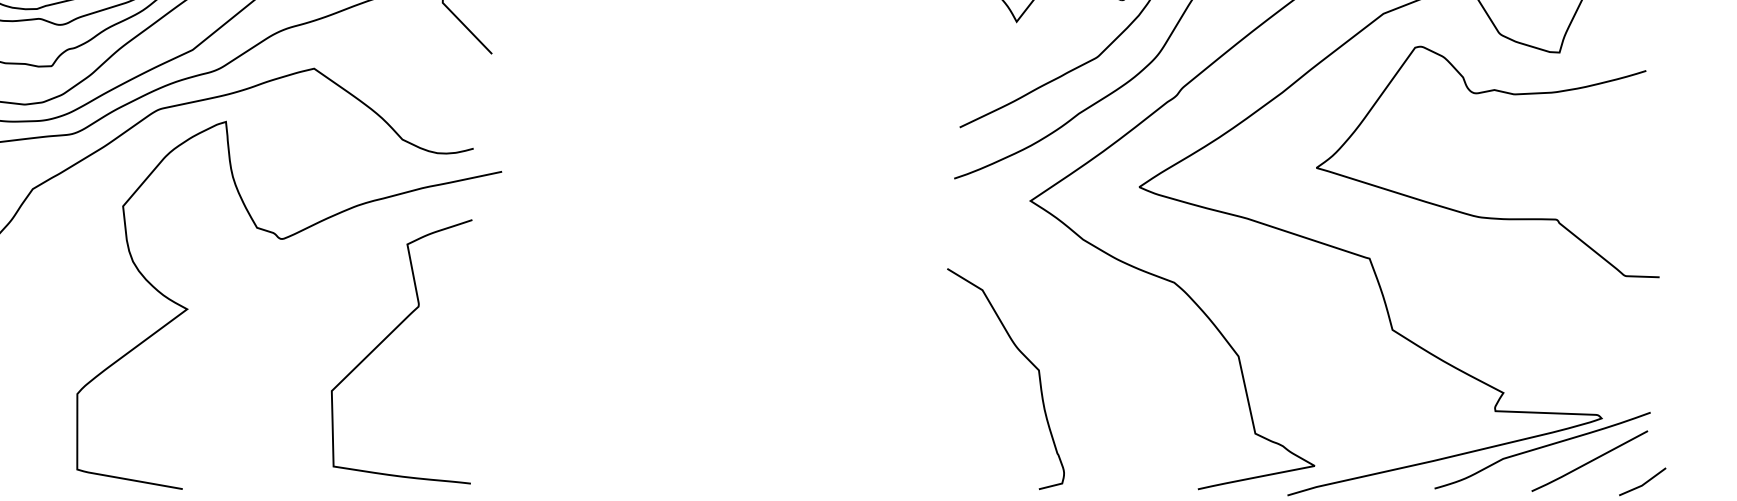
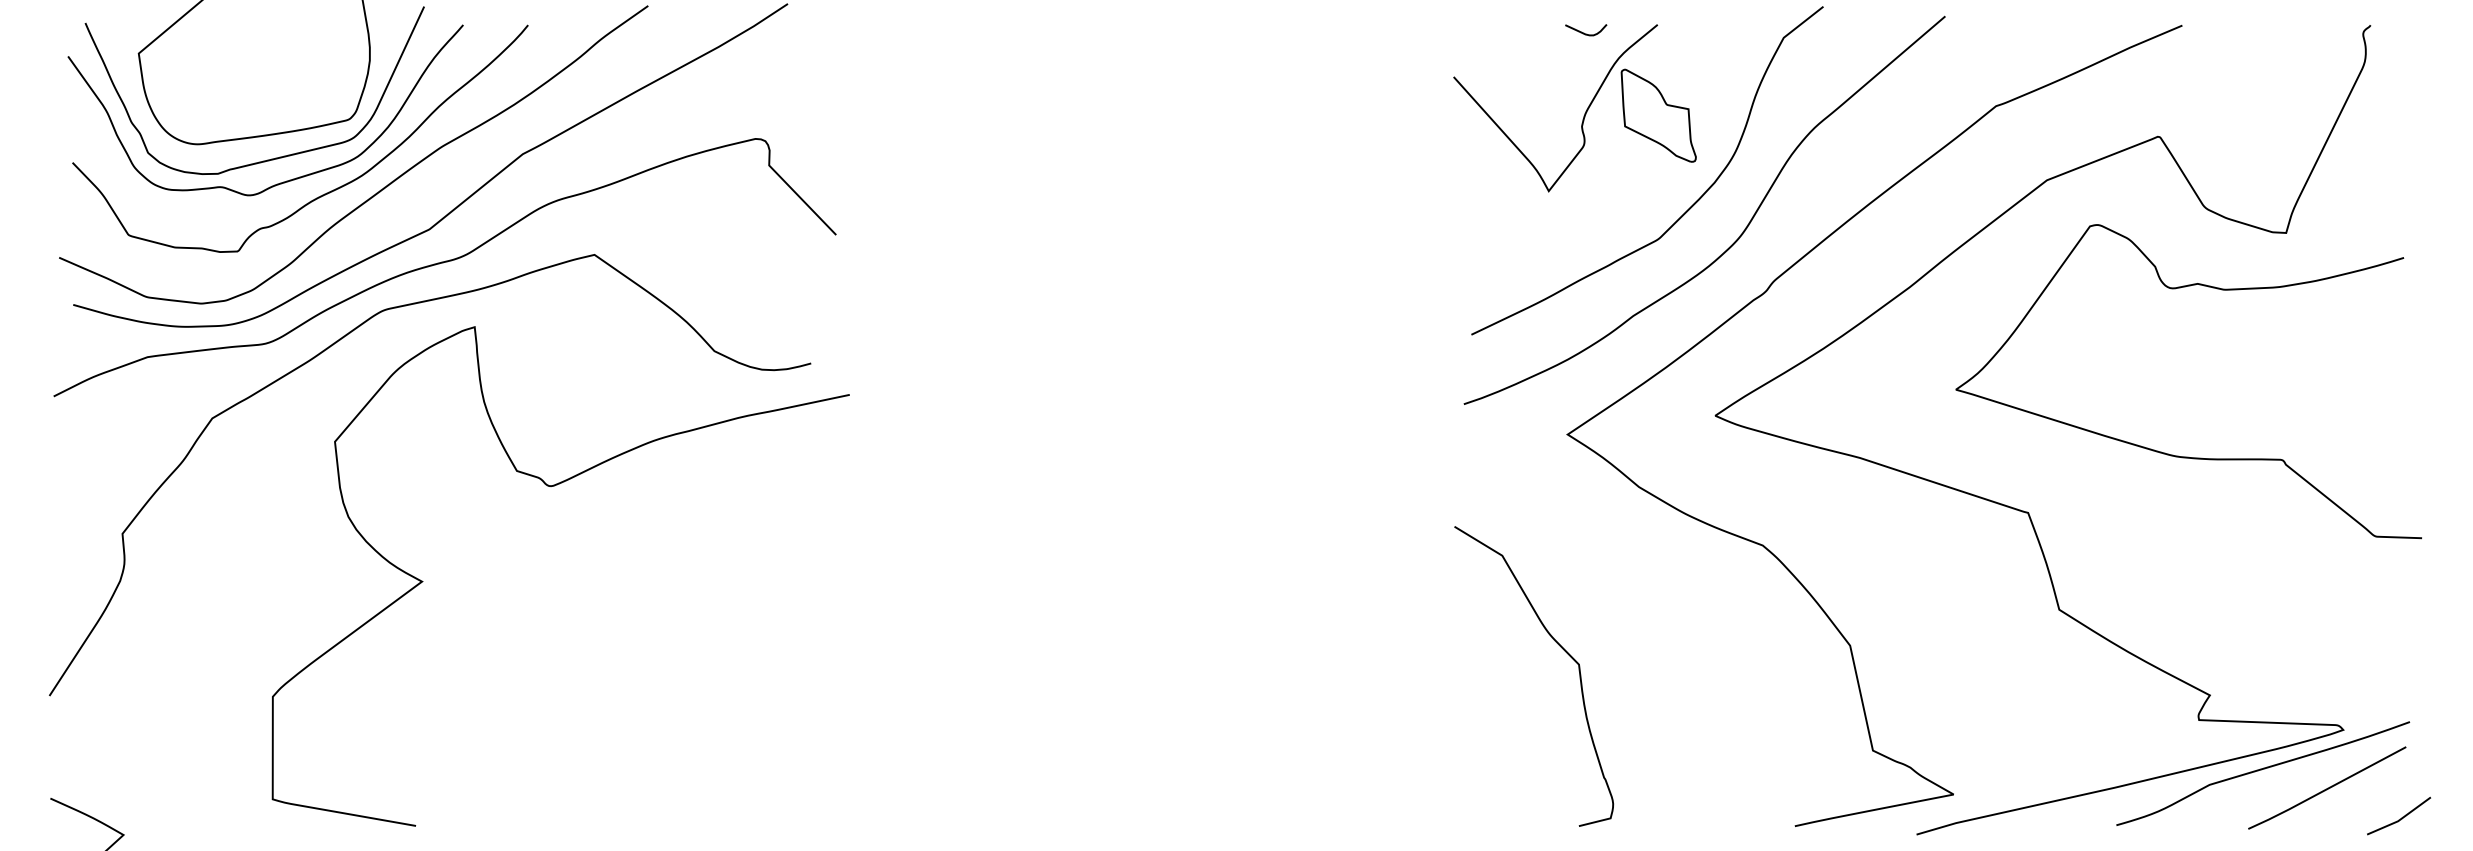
curve: (387, 337) -> (694, 619), removed

